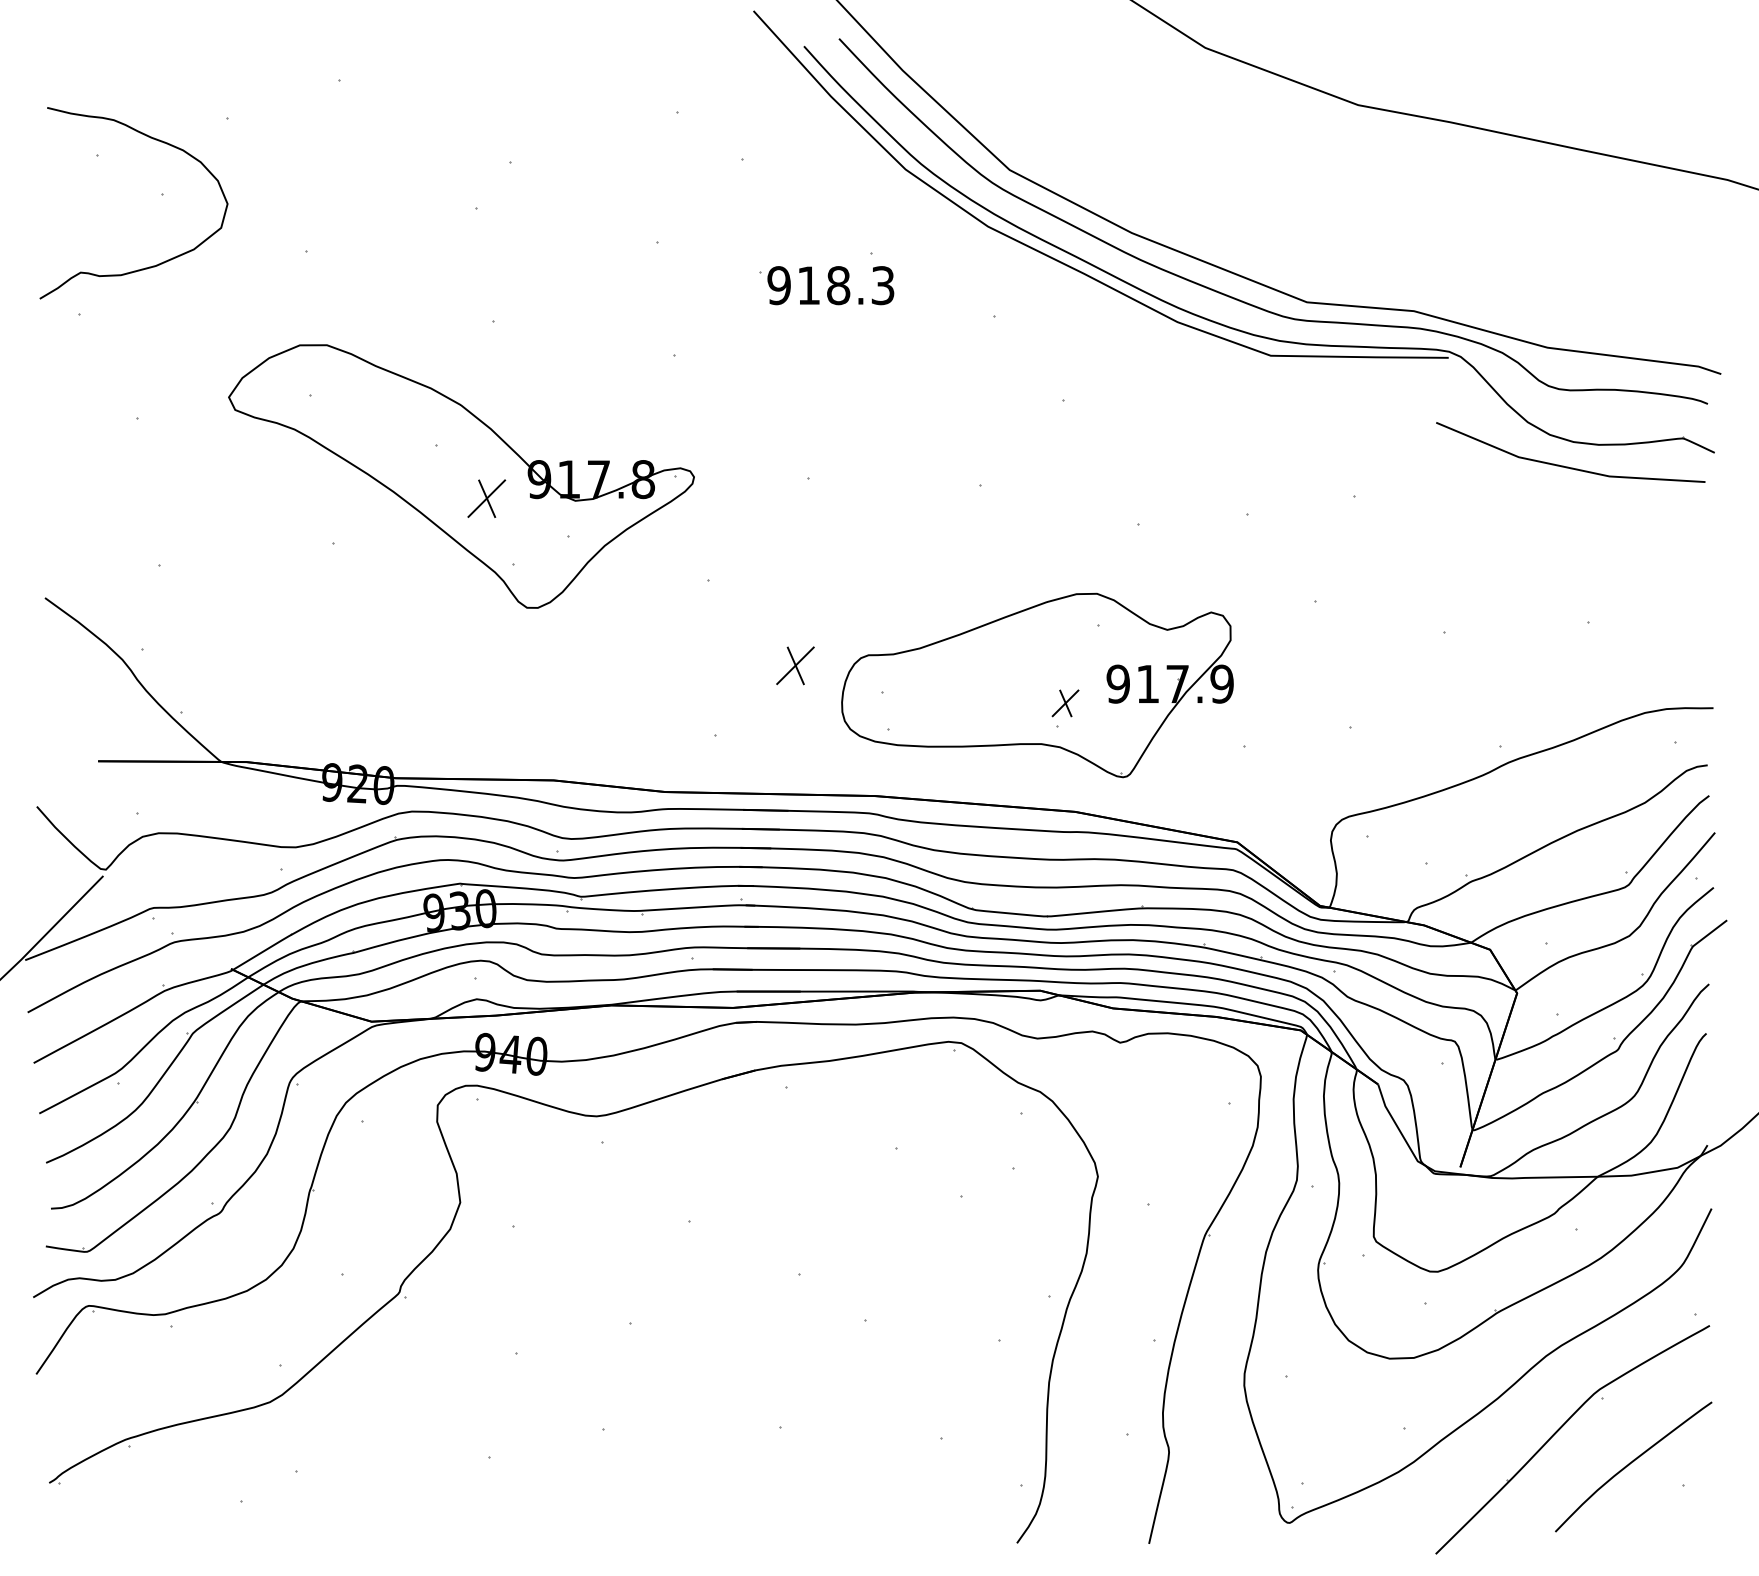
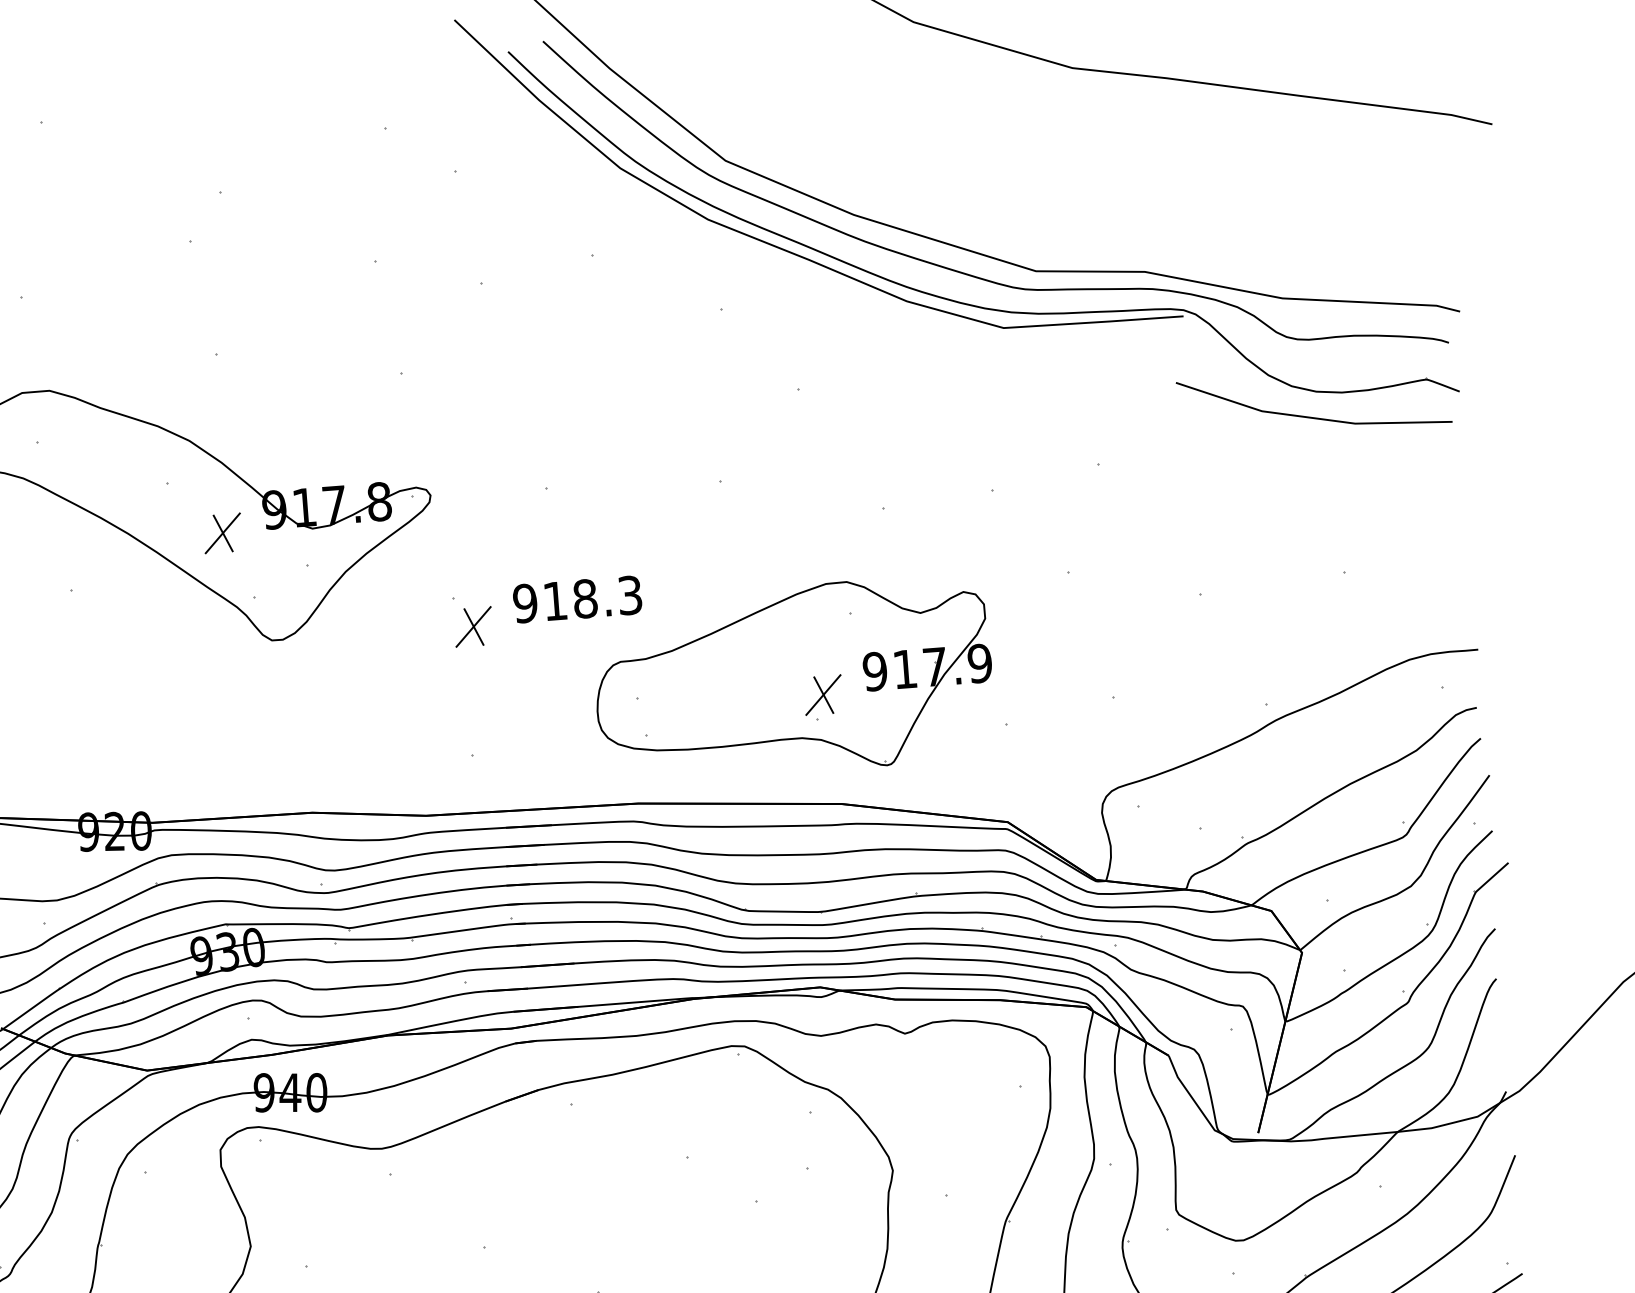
text: (830, 285) -> (577, 599), moved
part: (795, 665) -> (473, 626), moved
part: (1065, 703) -> (823, 695), size x1.43

